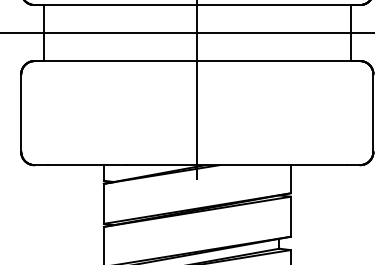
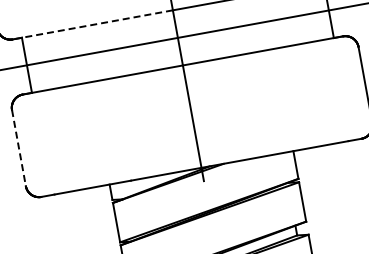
line: (115, 5) -> (92, 25), solid -> dashed
line: (21, 113) -> (19, 148), solid -> dashed

